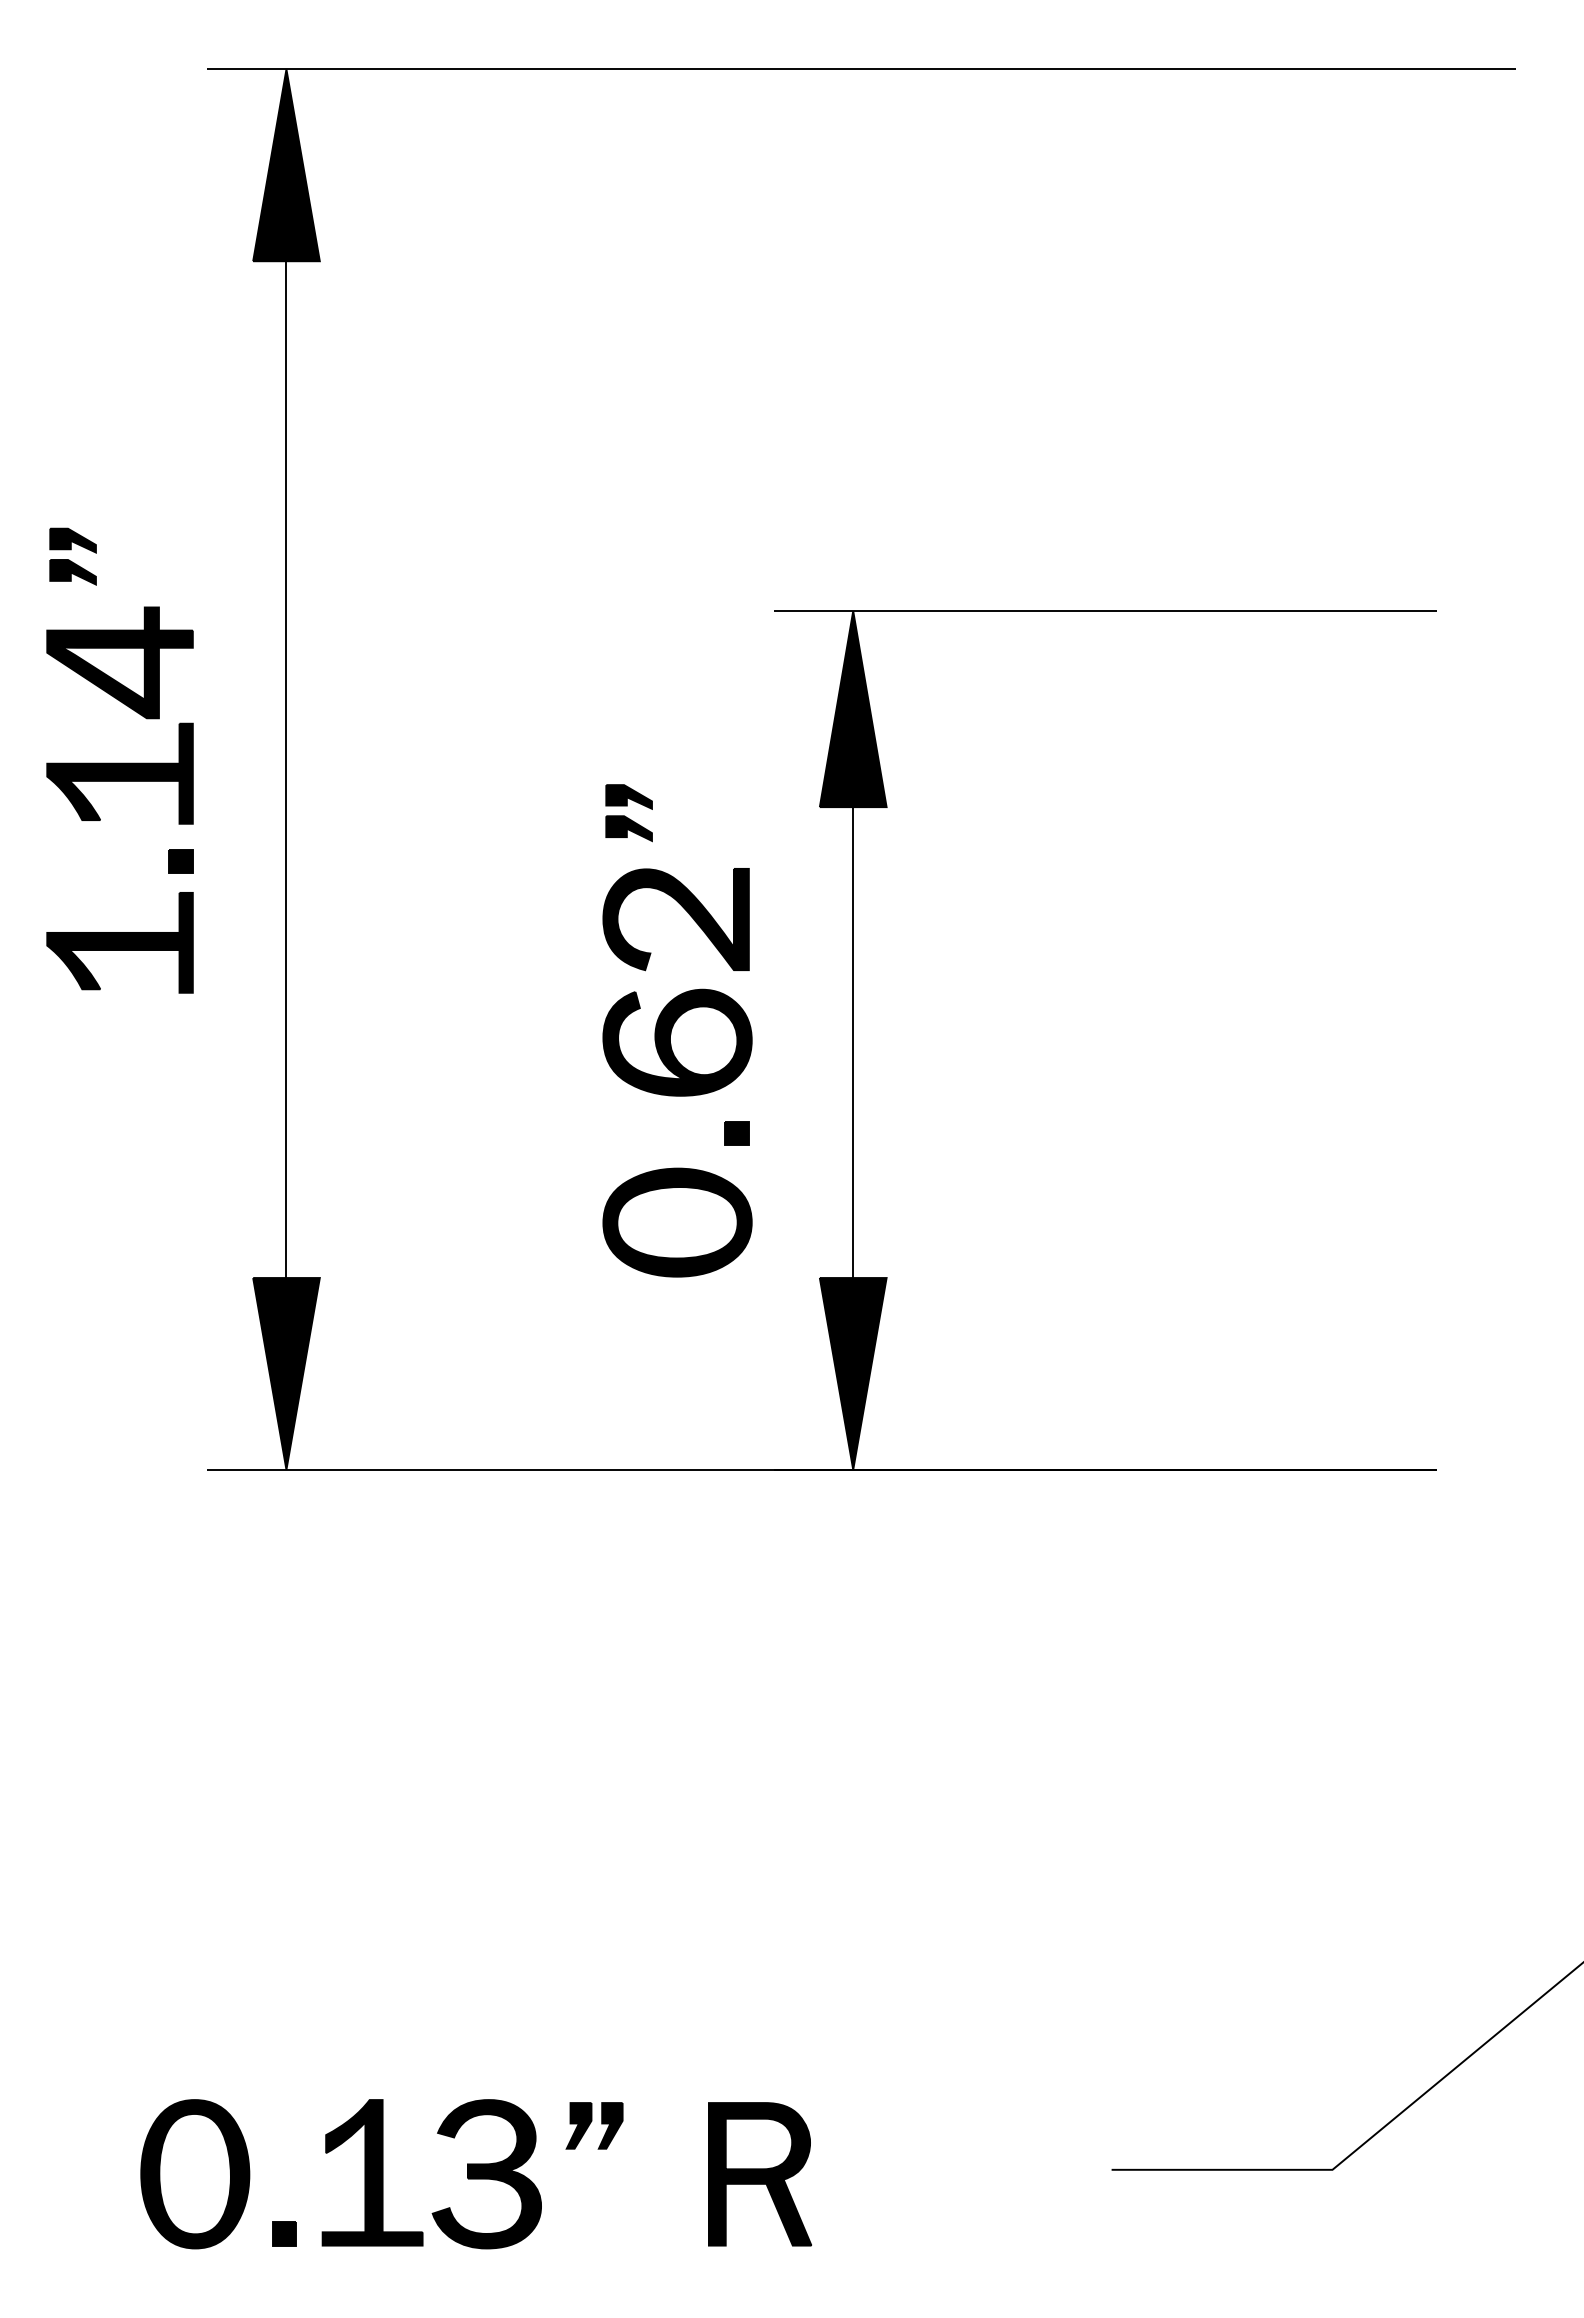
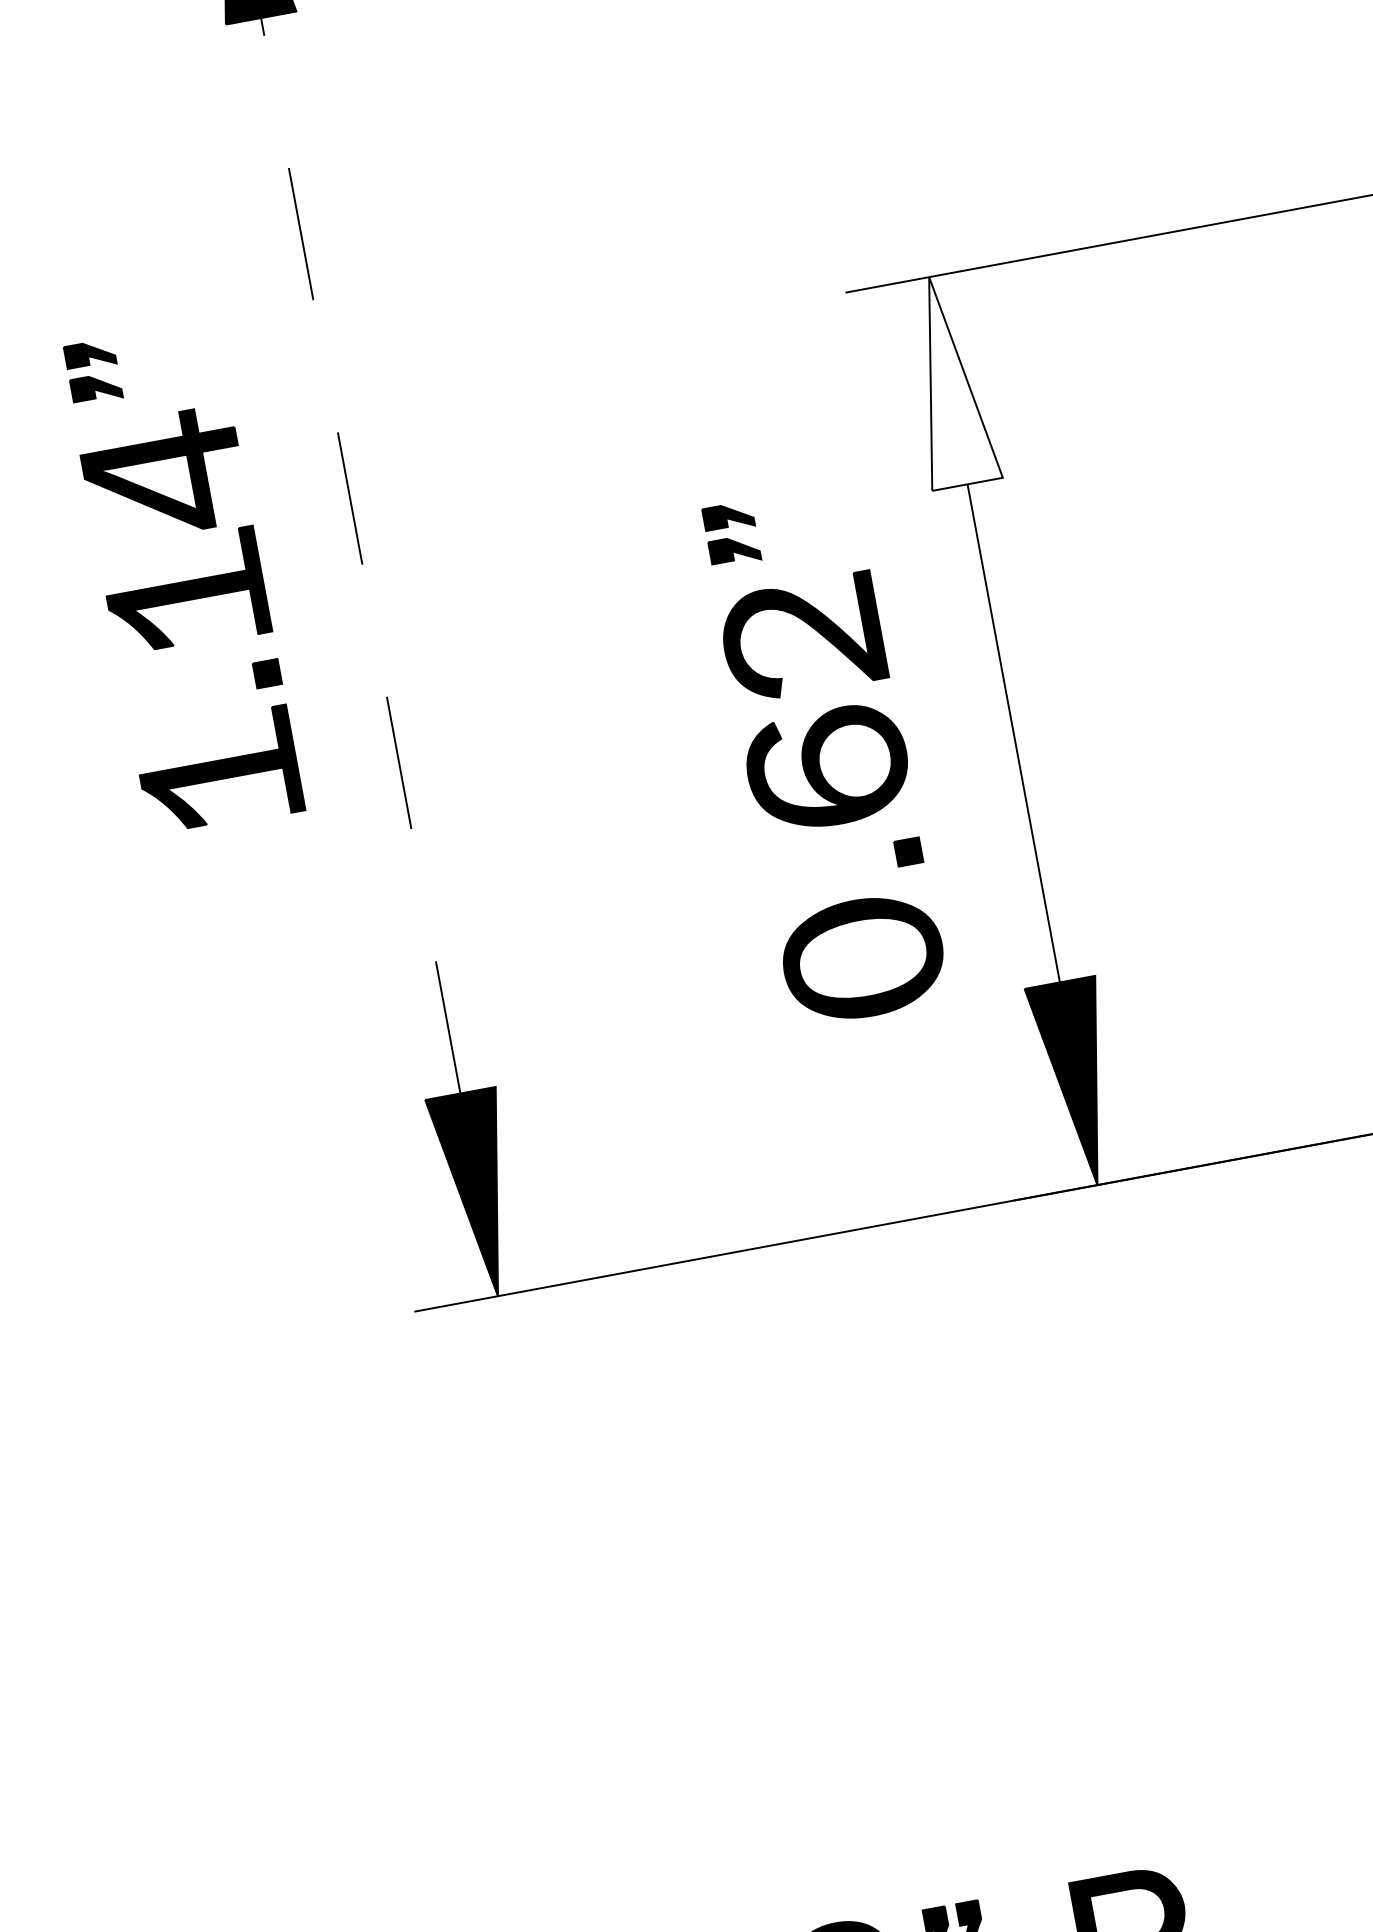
fill: (852, 709) -> (947, 381), removed
line: (286, 769) -> (360, 555), solid -> dashed

